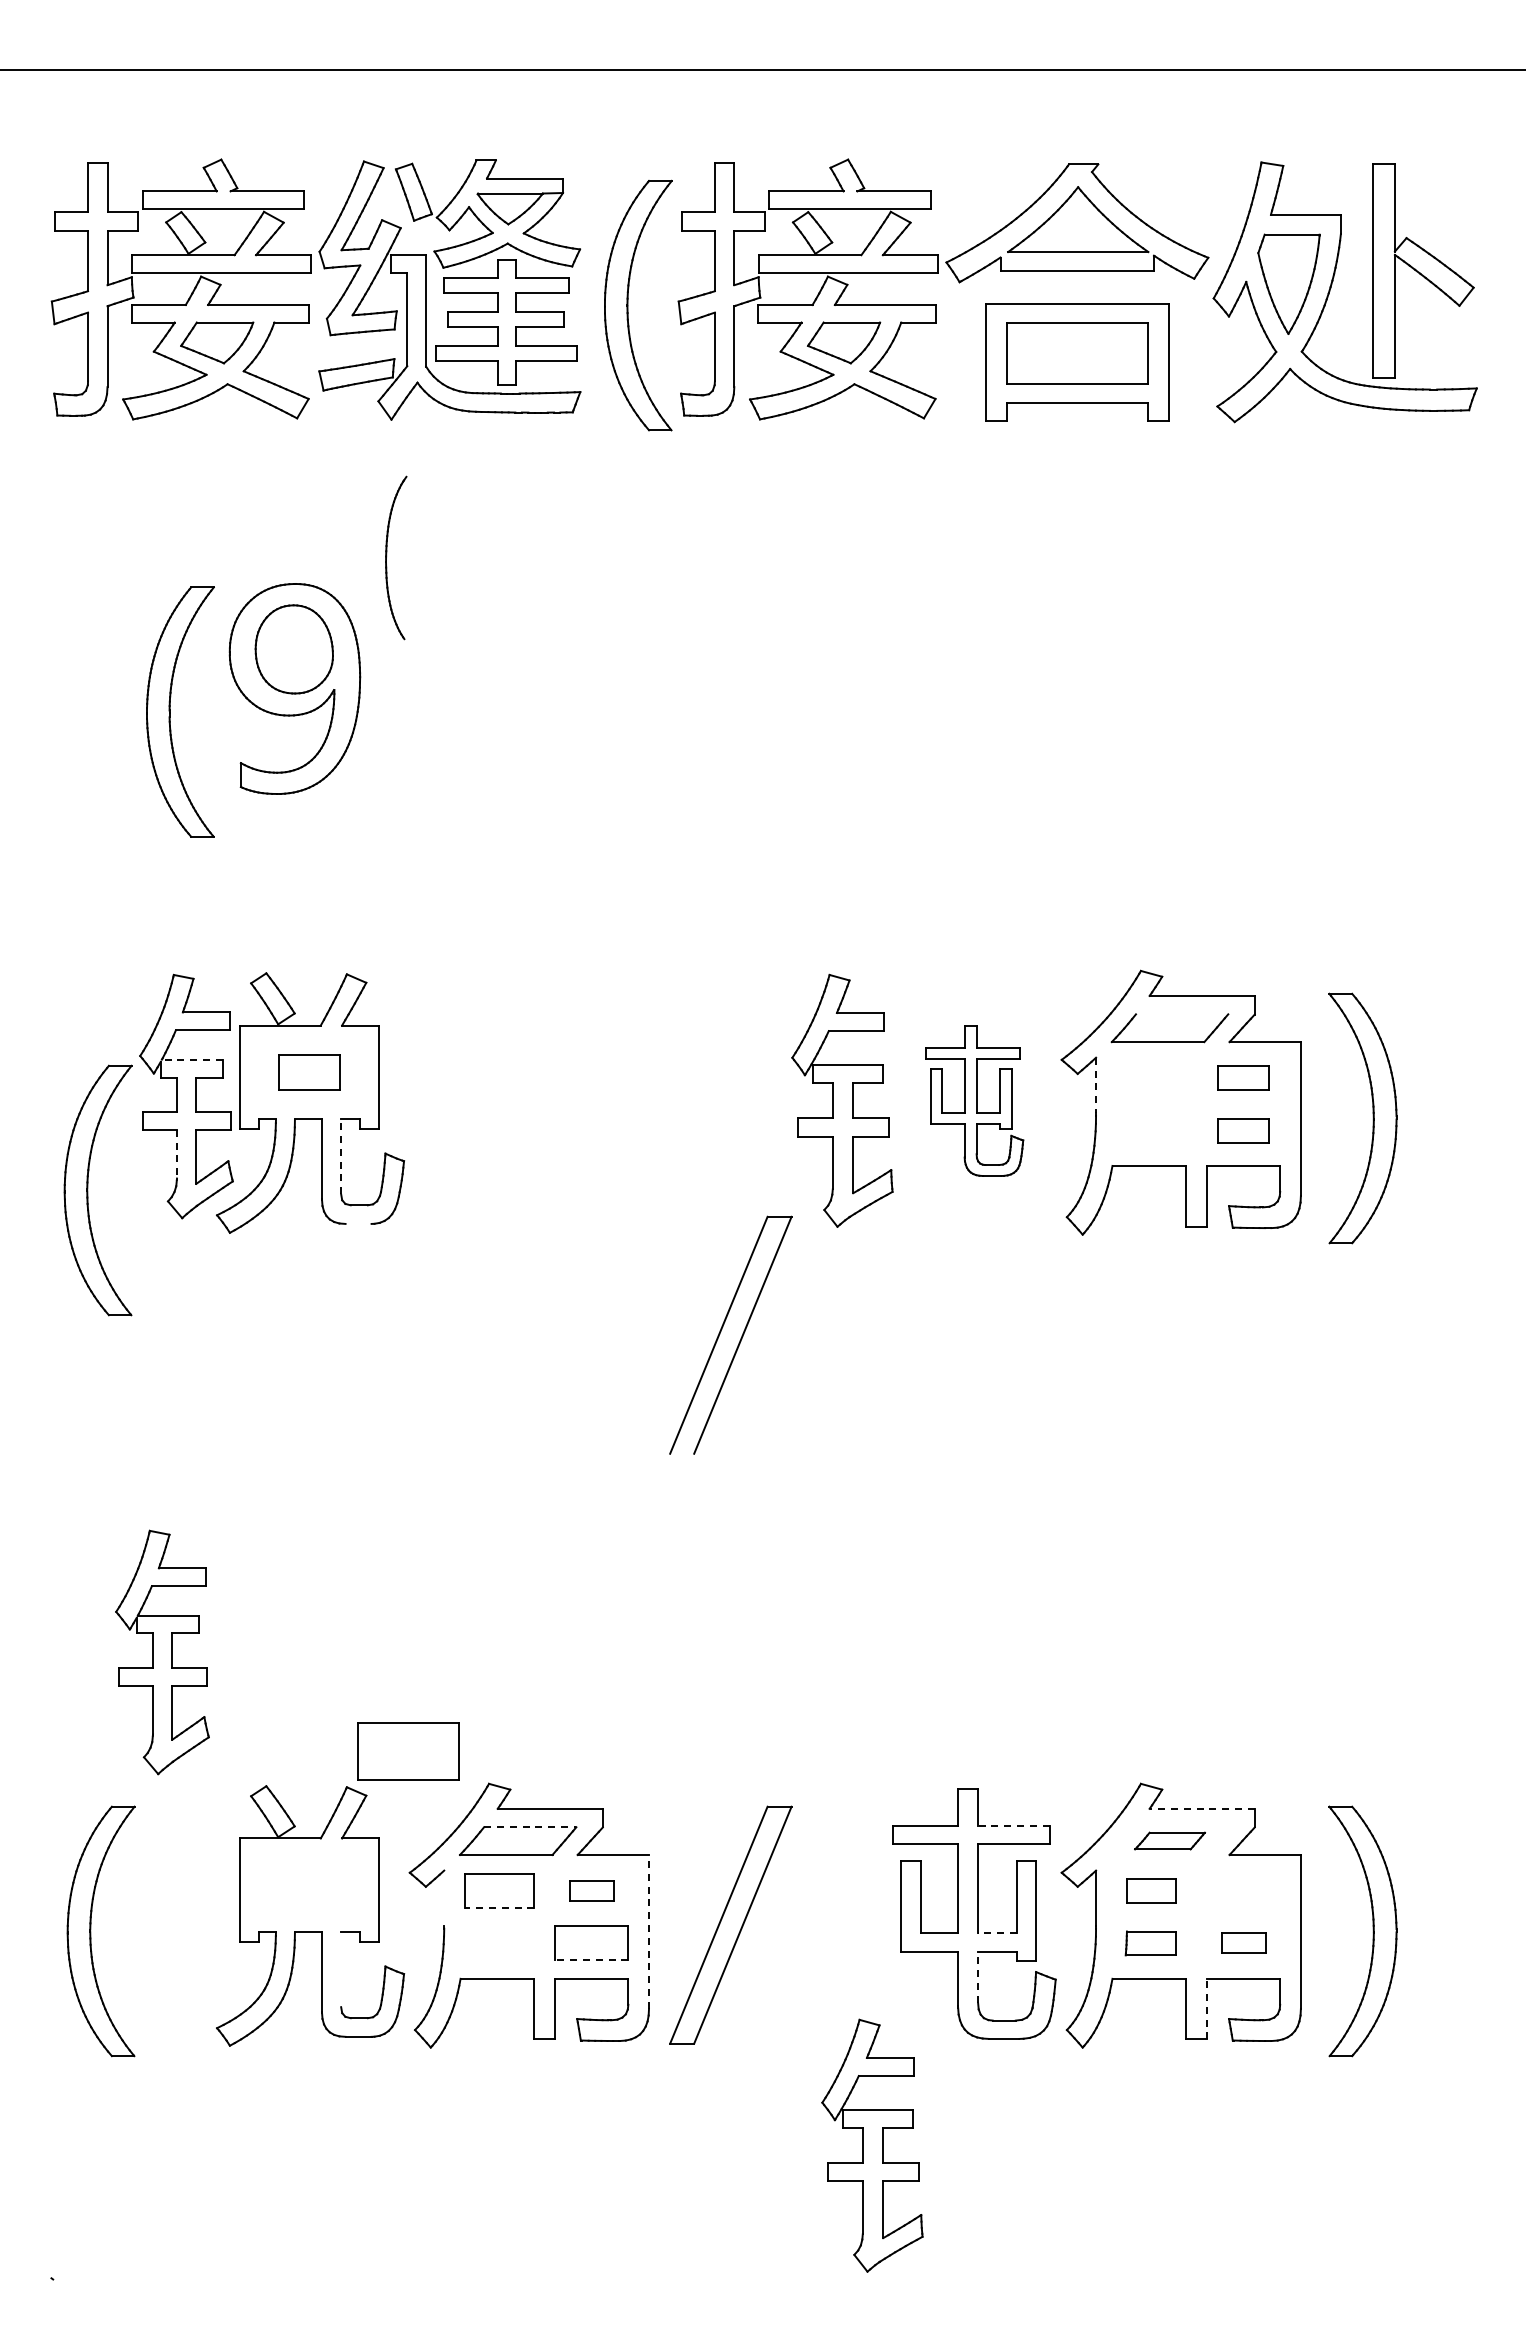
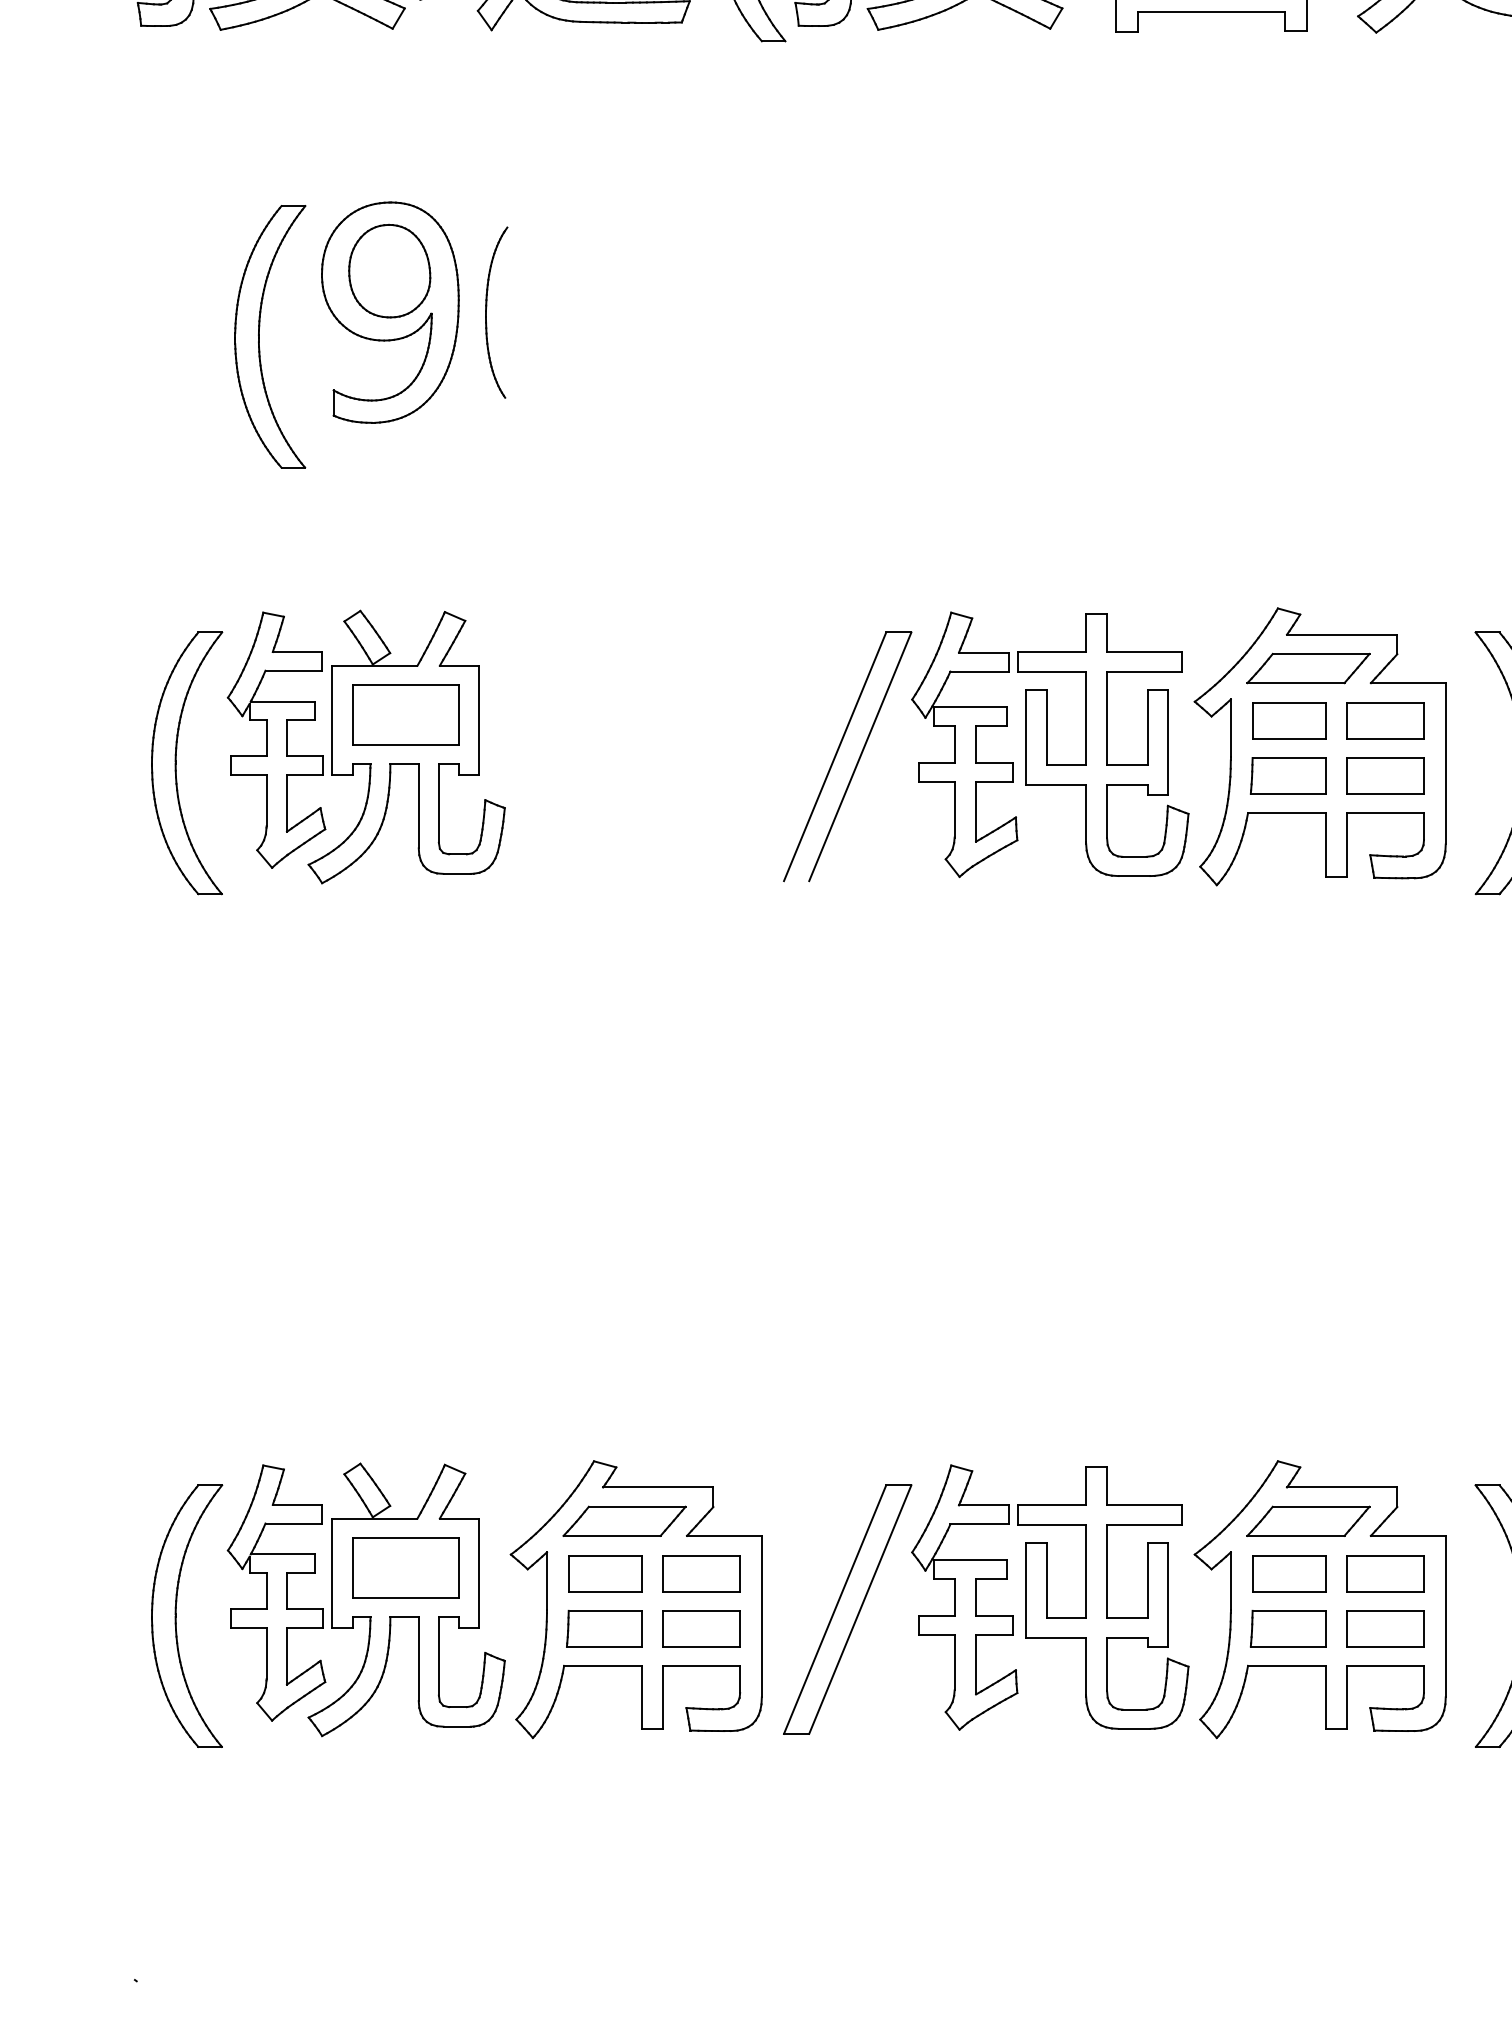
part: (387, 556) -> (487, 311), moved
line: (1182, 1014) -> (1321, 654), added
line: (192, 1059) -> (282, 701), dashed -> solid
part: (309, 1072) -> (405, 715), size x1.67
part: (1151, 1077) -> (1288, 720), added
part: (1243, 1077) -> (1385, 720), size x1.43
line: (1096, 1085) -> (1231, 728), dashed -> solid
part: (974, 1100) -> (1103, 744), size x1.67
part: (1150, 1130) -> (1287, 775), added
part: (1243, 1130) -> (1385, 775), size x1.43
line: (177, 1154) -> (267, 801), dashed -> solid
line: (341, 1156) -> (439, 803), dashed -> solid
part: (88, 1190) -> (176, 763), moved
line: (358, 1223) -> (457, 873), added
part: (722, 1329) -> (838, 750), moved
part: (162, 1652) -> (276, 1593), moved
part: (408, 1751) -> (405, 1567), moved
line: (1202, 1808) -> (1342, 1487), dashed -> solid
line: (1013, 1825) -> (1144, 1504), dashed -> solid
line: (530, 1827) -> (637, 1507), dashed -> solid
part: (1169, 1840) -> (1307, 1520), size x1.67
part: (591, 1890) -> (701, 1573), size x1.67
part: (1151, 1890) -> (1288, 1573), size x1.43
part: (1243, 1890) -> (1385, 1573), added
line: (444, 1897) -> (547, 1580), added
line: (499, 1908) -> (604, 1592), dashed -> solid
line: (649, 1931) -> (762, 1616), dashed -> solid
line: (996, 1933) -> (1126, 1618), dashed -> solid
part: (1243, 1942) -> (1385, 1627), size x1.67
part: (498, 1943) -> (603, 1628), added
part: (1150, 1943) -> (1287, 1628), size x1.43
line: (591, 1960) -> (701, 1646), dashed -> solid
line: (341, 1969) -> (439, 1656), added
line: (978, 1976) -> (1107, 1663), dashed -> solid
line: (1207, 2008) -> (1347, 1696), dashed -> solid
part: (872, 2145) -> (964, 1597), moved

